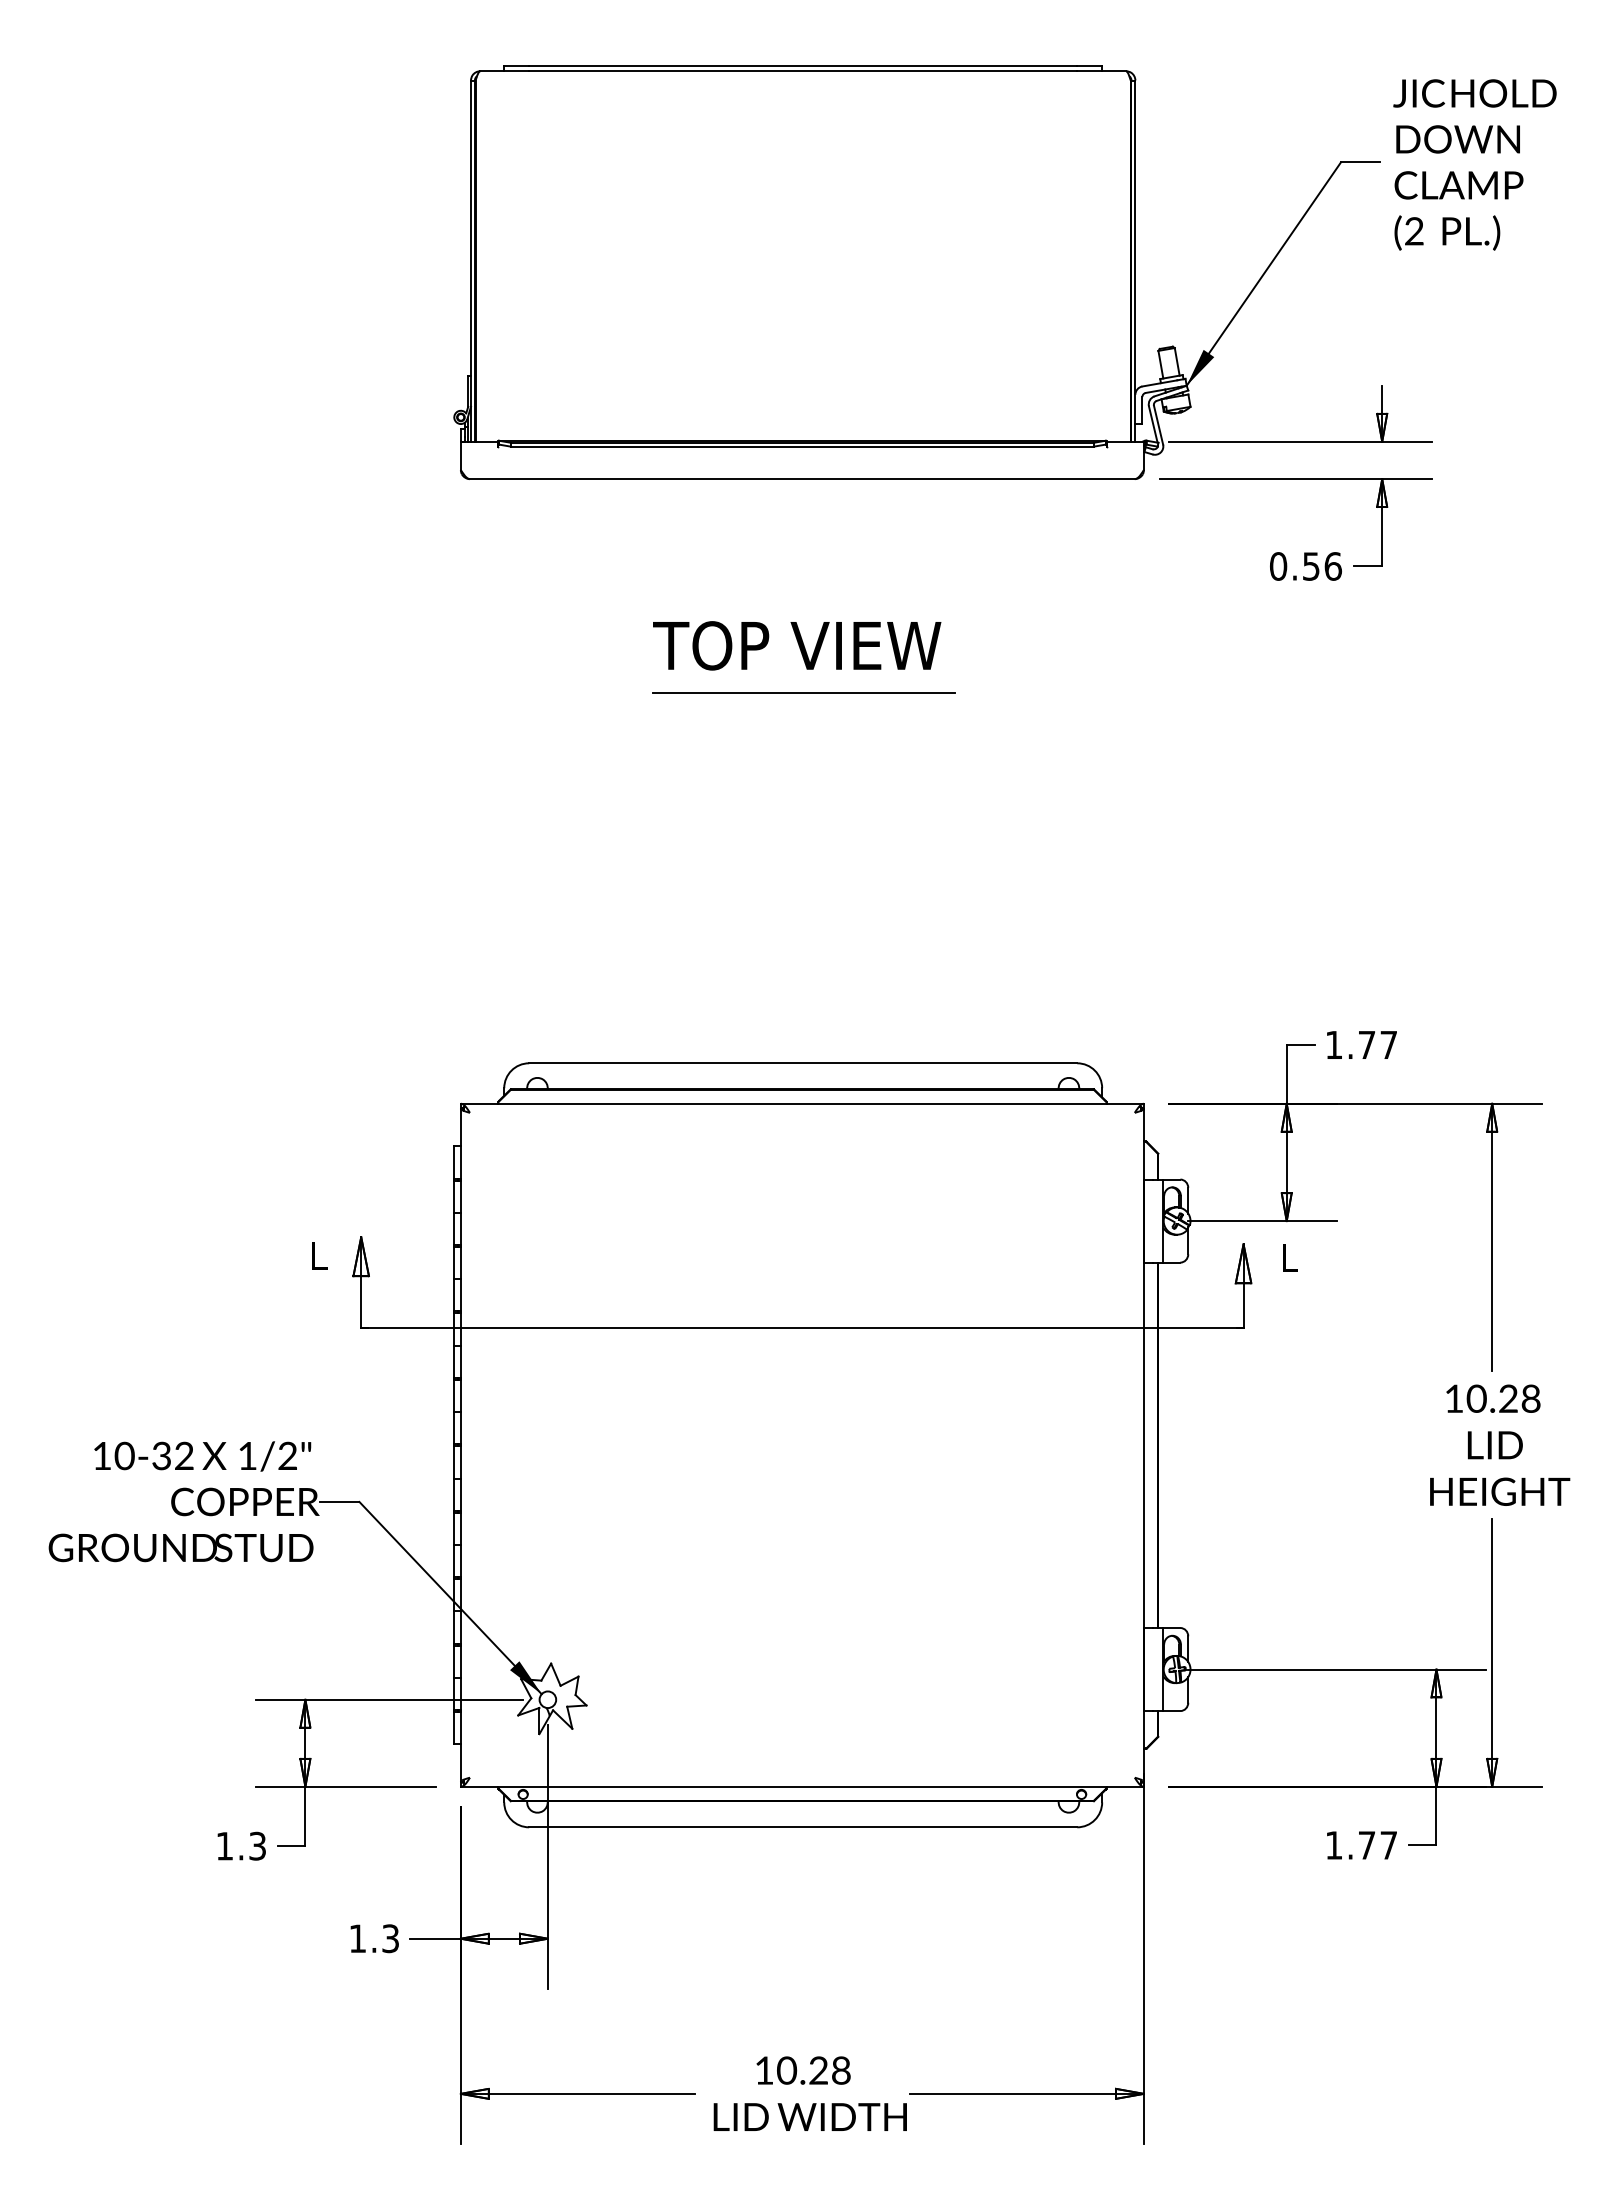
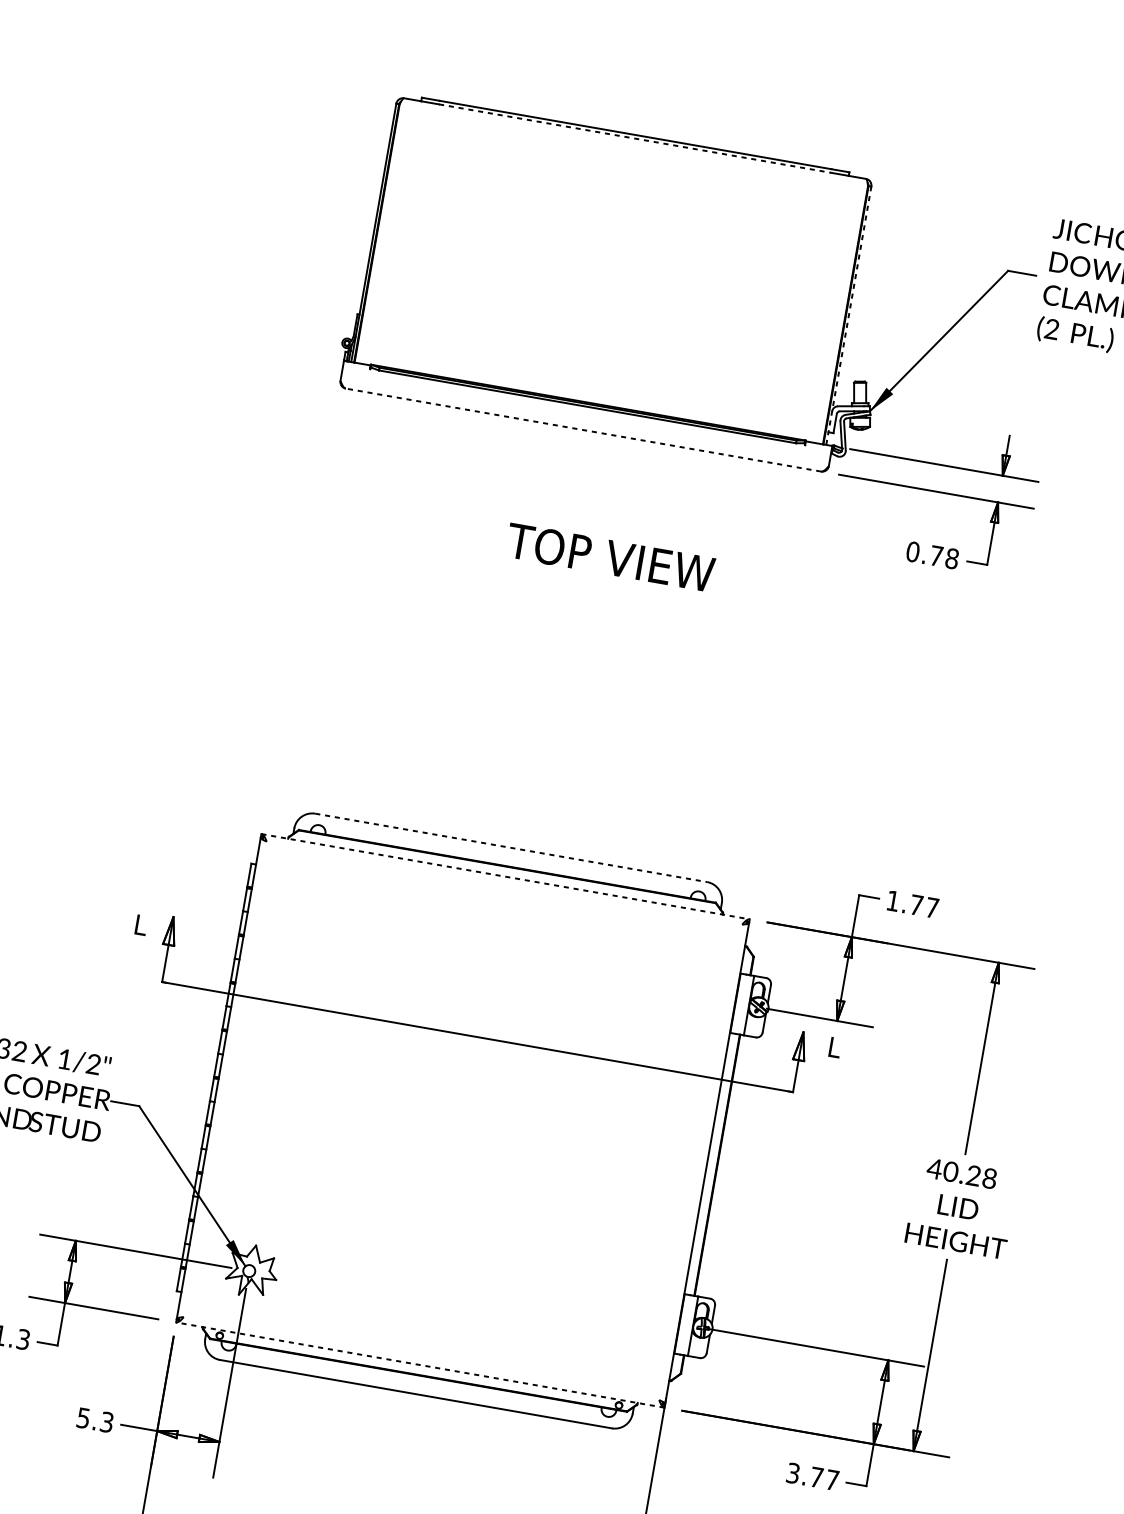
line: (803, 71) -> (635, 138), solid -> dashed
line: (1135, 261) -> (848, 316), solid -> dashed
line: (801, 479) -> (582, 430), solid -> dashed
text: (1322, 566) -> (944, 557), 0.56 -> 0.78
text: (797, 645) -> (610, 557), moved
line: (804, 693) -> (558, 583), removed
line: (803, 1063) -> (511, 848), solid -> dashed
line: (802, 1103) -> (505, 876), solid -> dashed
text: (1453, 1398) -> (934, 1168), 10.28 -> 40.28
line: (802, 1786) -> (420, 1364), solid -> dashed
text: (1334, 1845) -> (793, 1473), 1.77 -> 3.77
text: (357, 1938) -> (83, 1418), 1.3 -> 5.3

